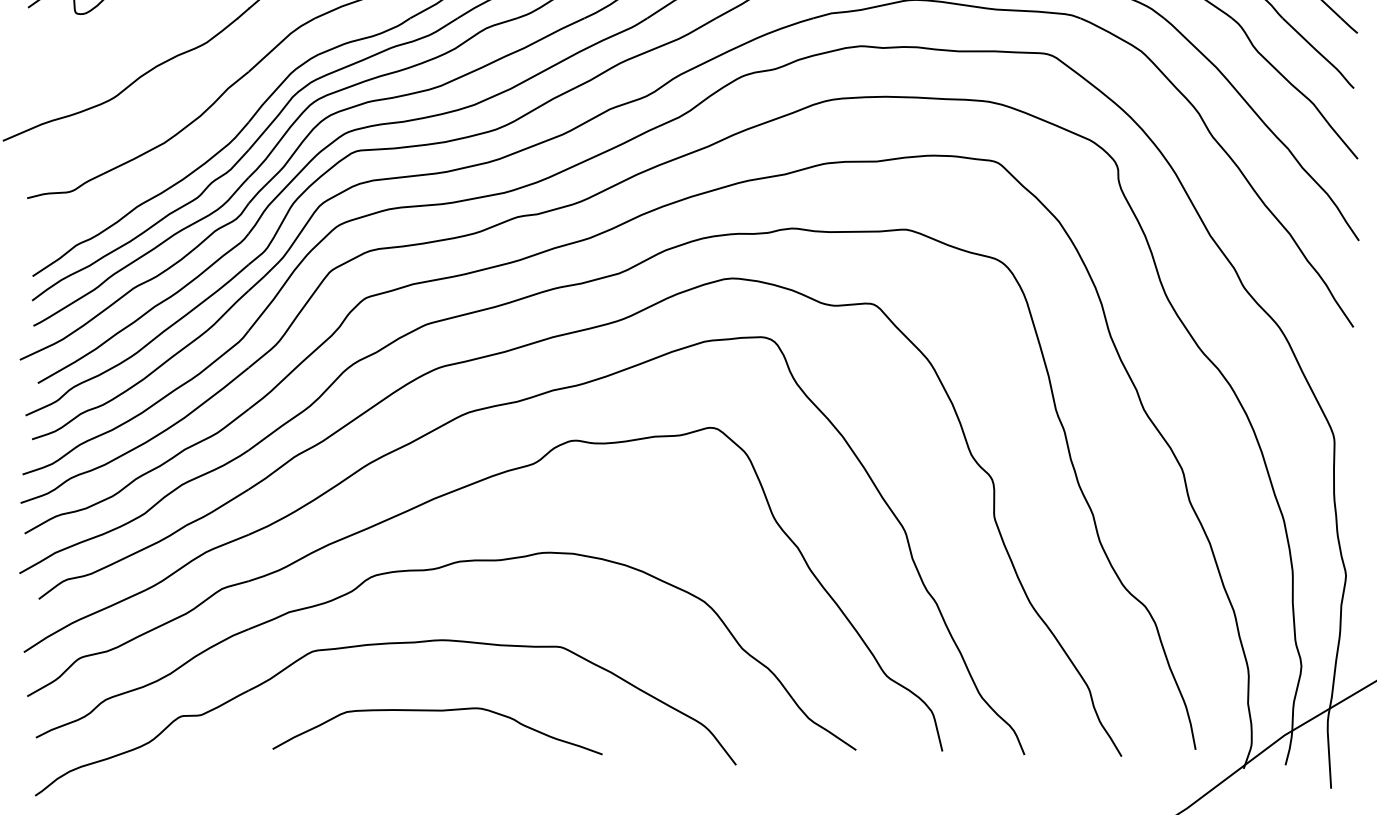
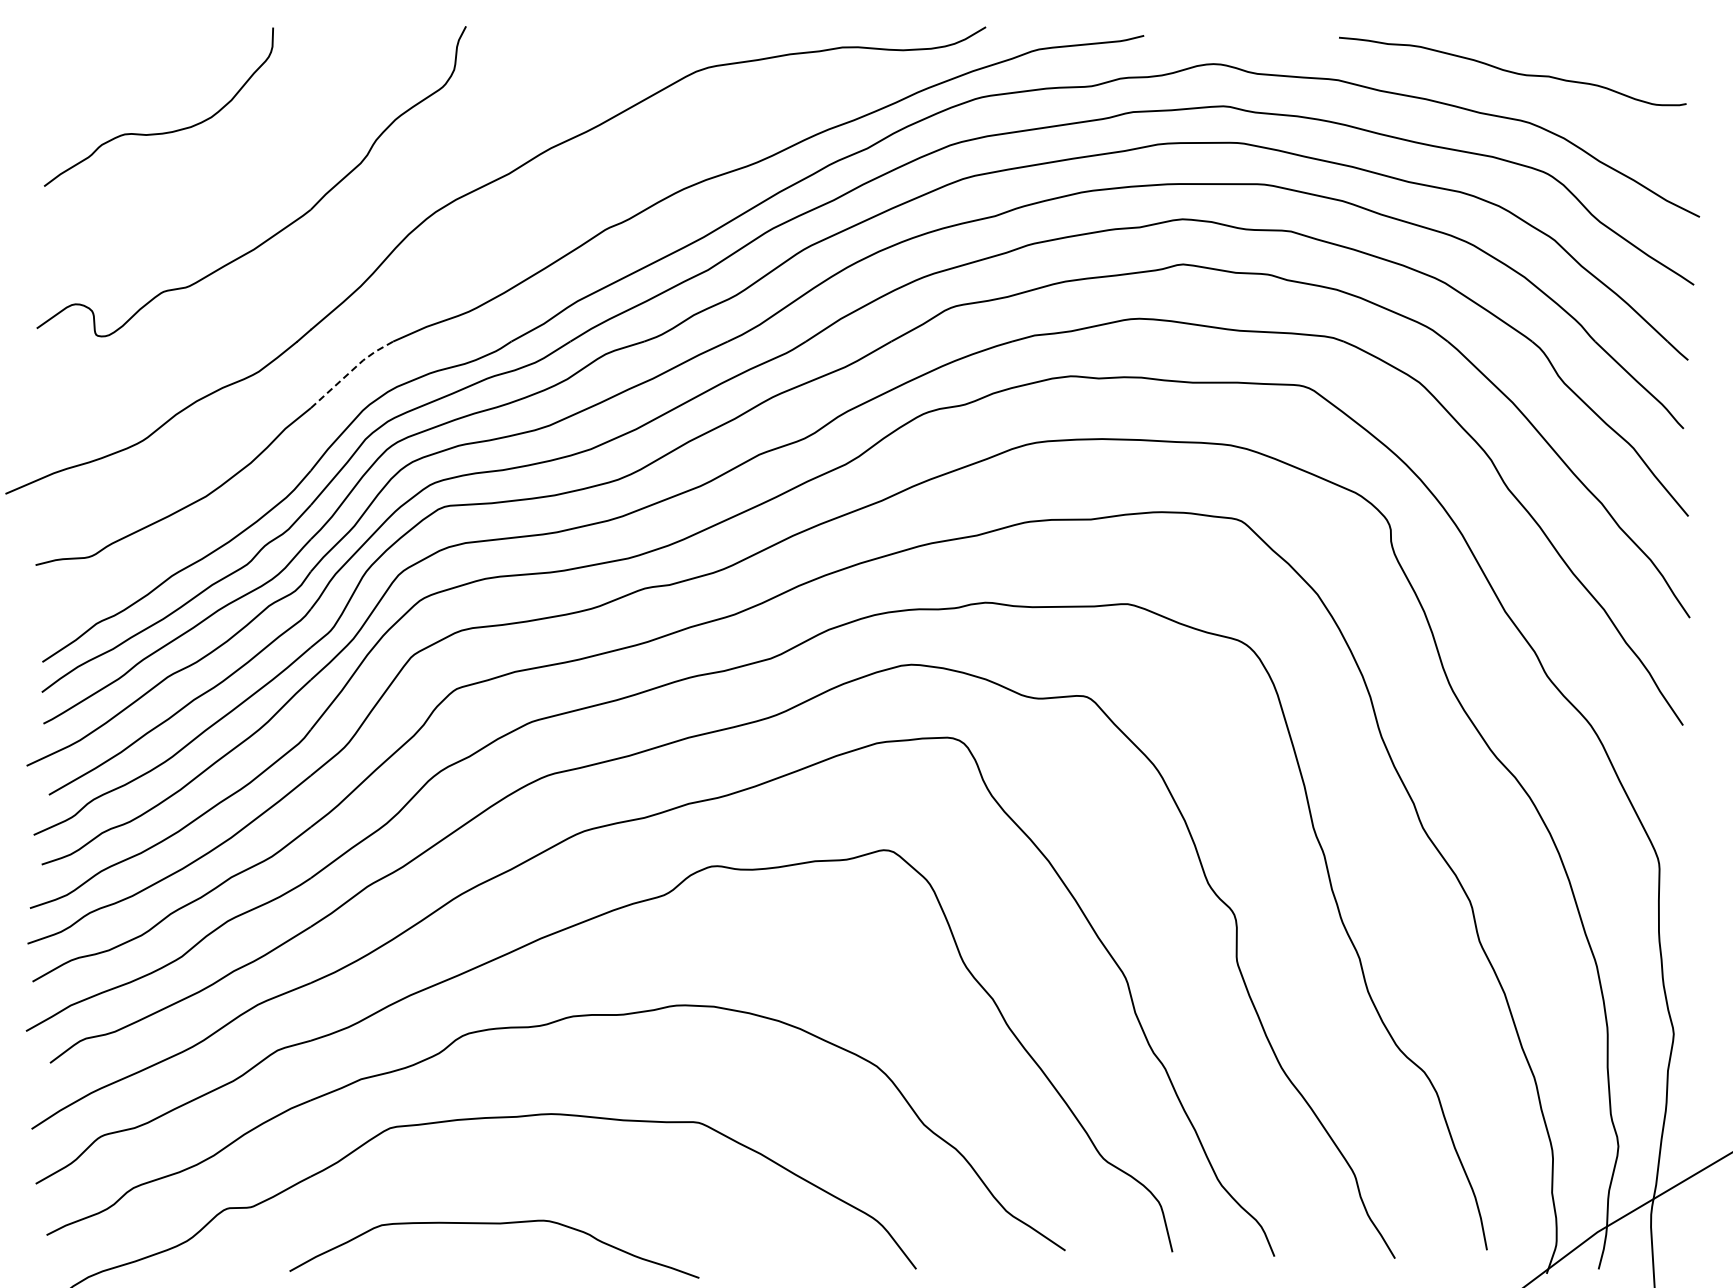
line: (281, 42) -> (351, 371), solid -> dashed
curve: (437, 711) -> (494, 1224), moved

